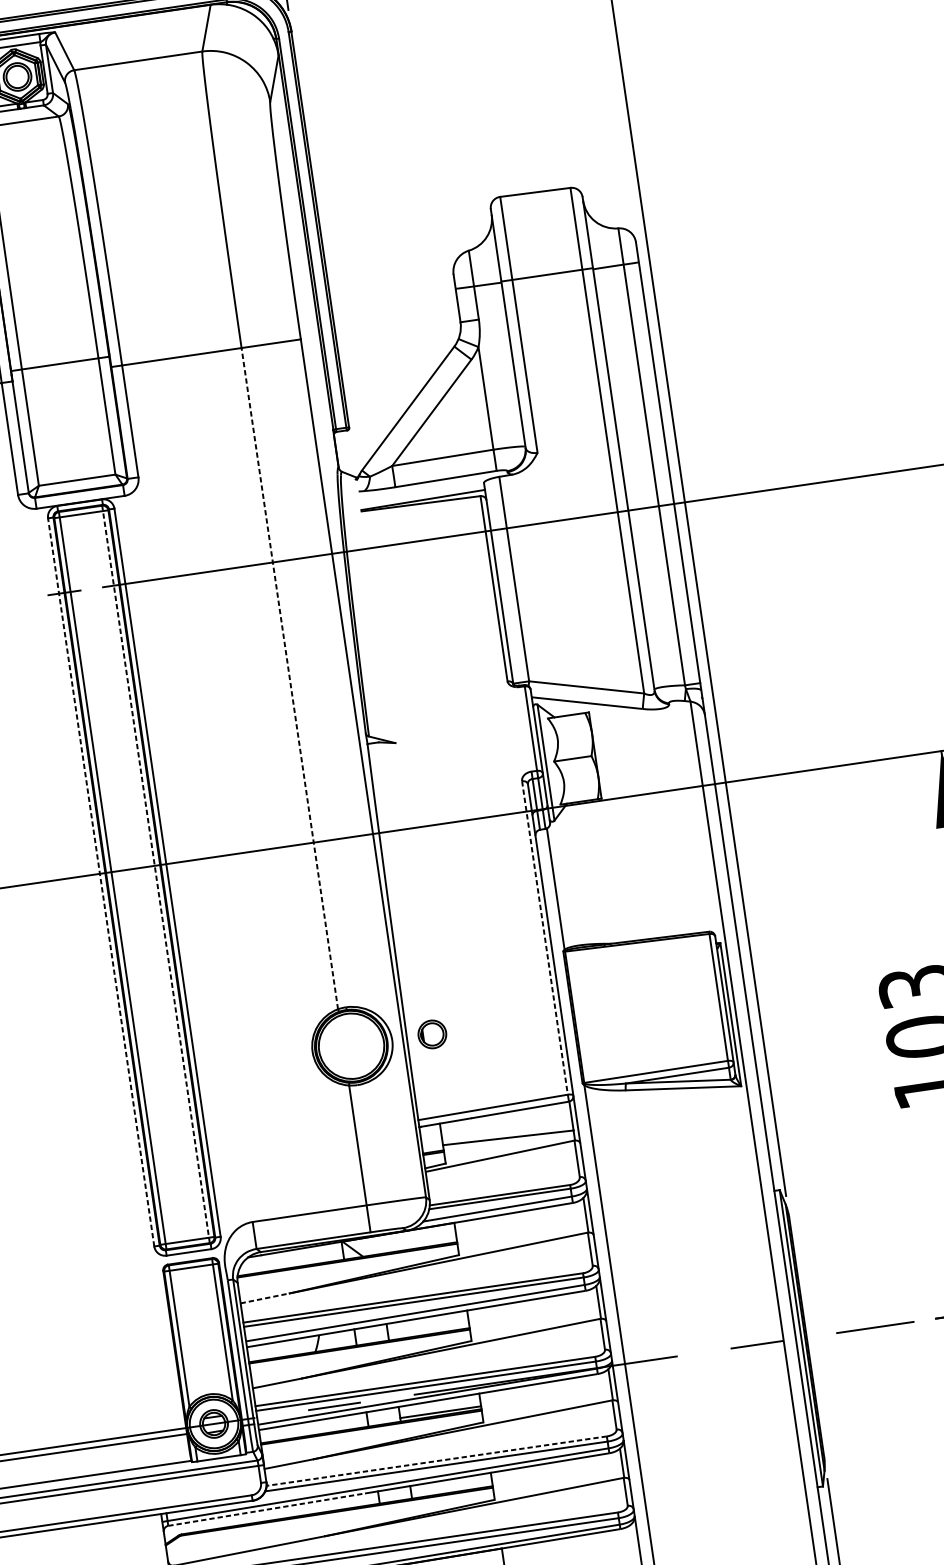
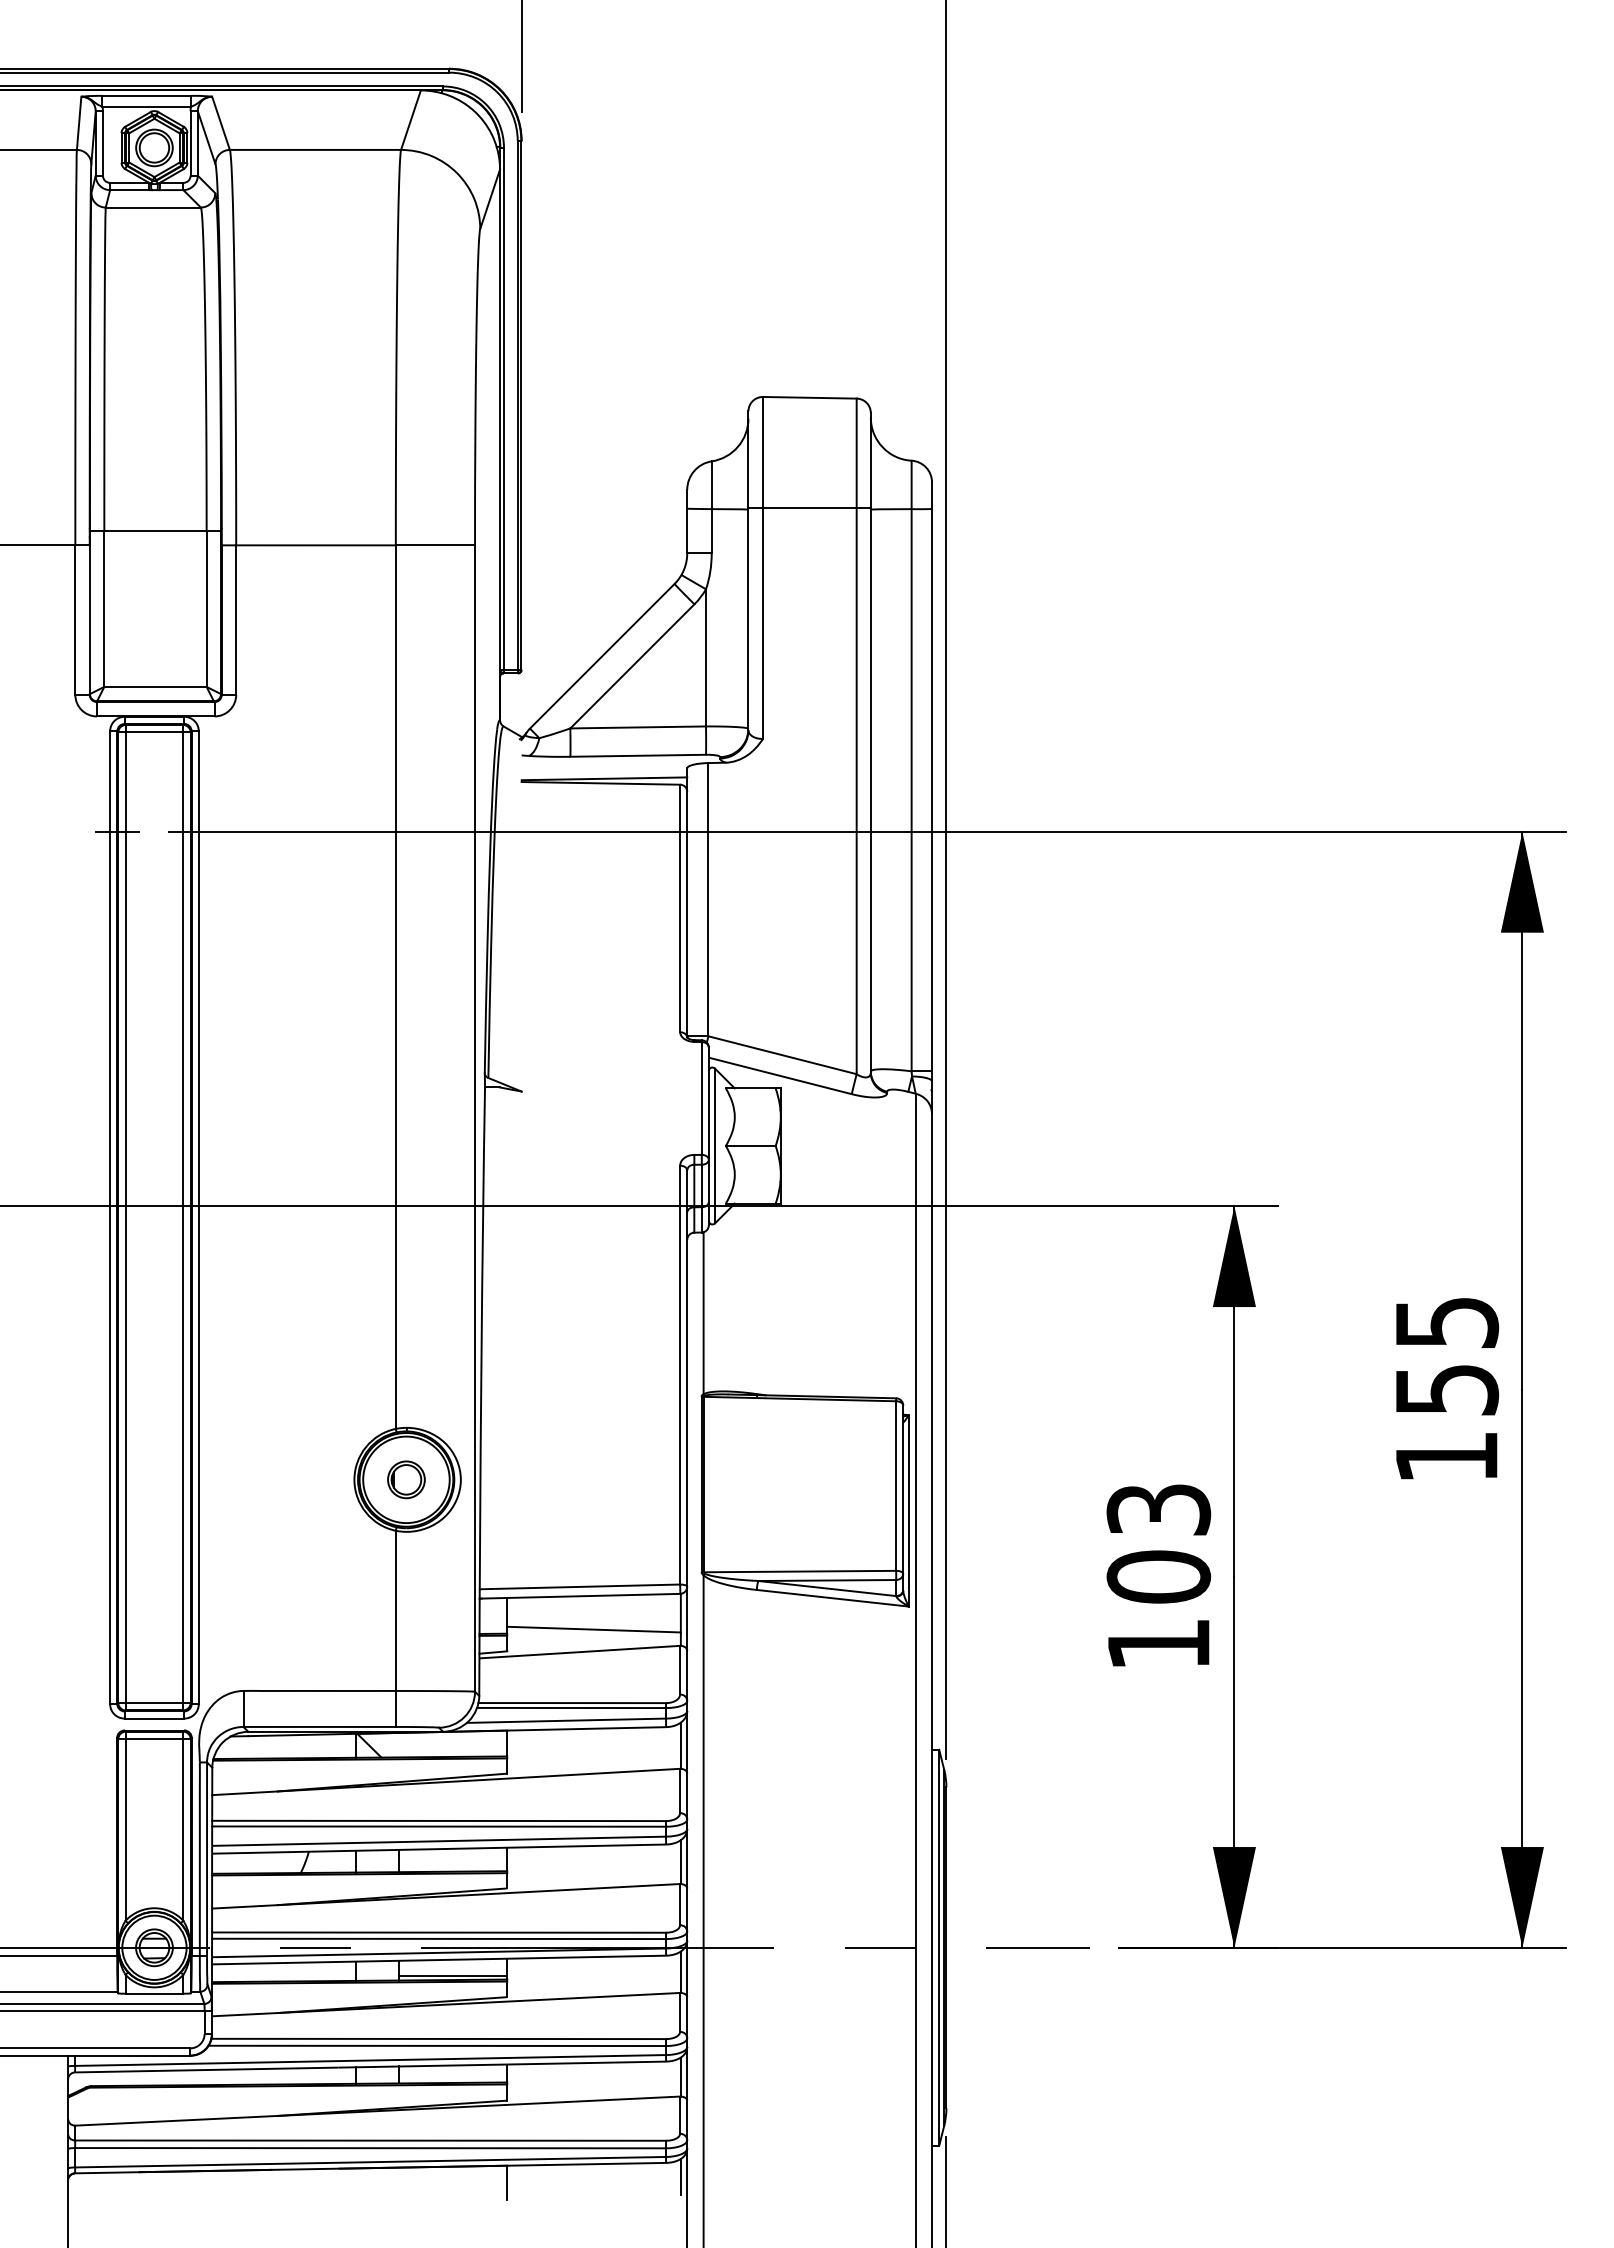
line: (289, 678) -> (395, 987), dashed -> solid
line: (156, 874) -> (183, 1217), dashed -> solid
line: (101, 882) -> (110, 1217), dashed -> solid
line: (545, 938) -> (680, 1375), dashed -> solid
part: (432, 1034) -> (406, 1479), moved
line: (264, 1298) -> (244, 1793), dashed -> solid
line: (436, 1460) -> (438, 2038), dashed -> solid
line: (265, 1510) -> (205, 2070), dashed -> solid
line: (632, 1537) -> (680, 2176), added

